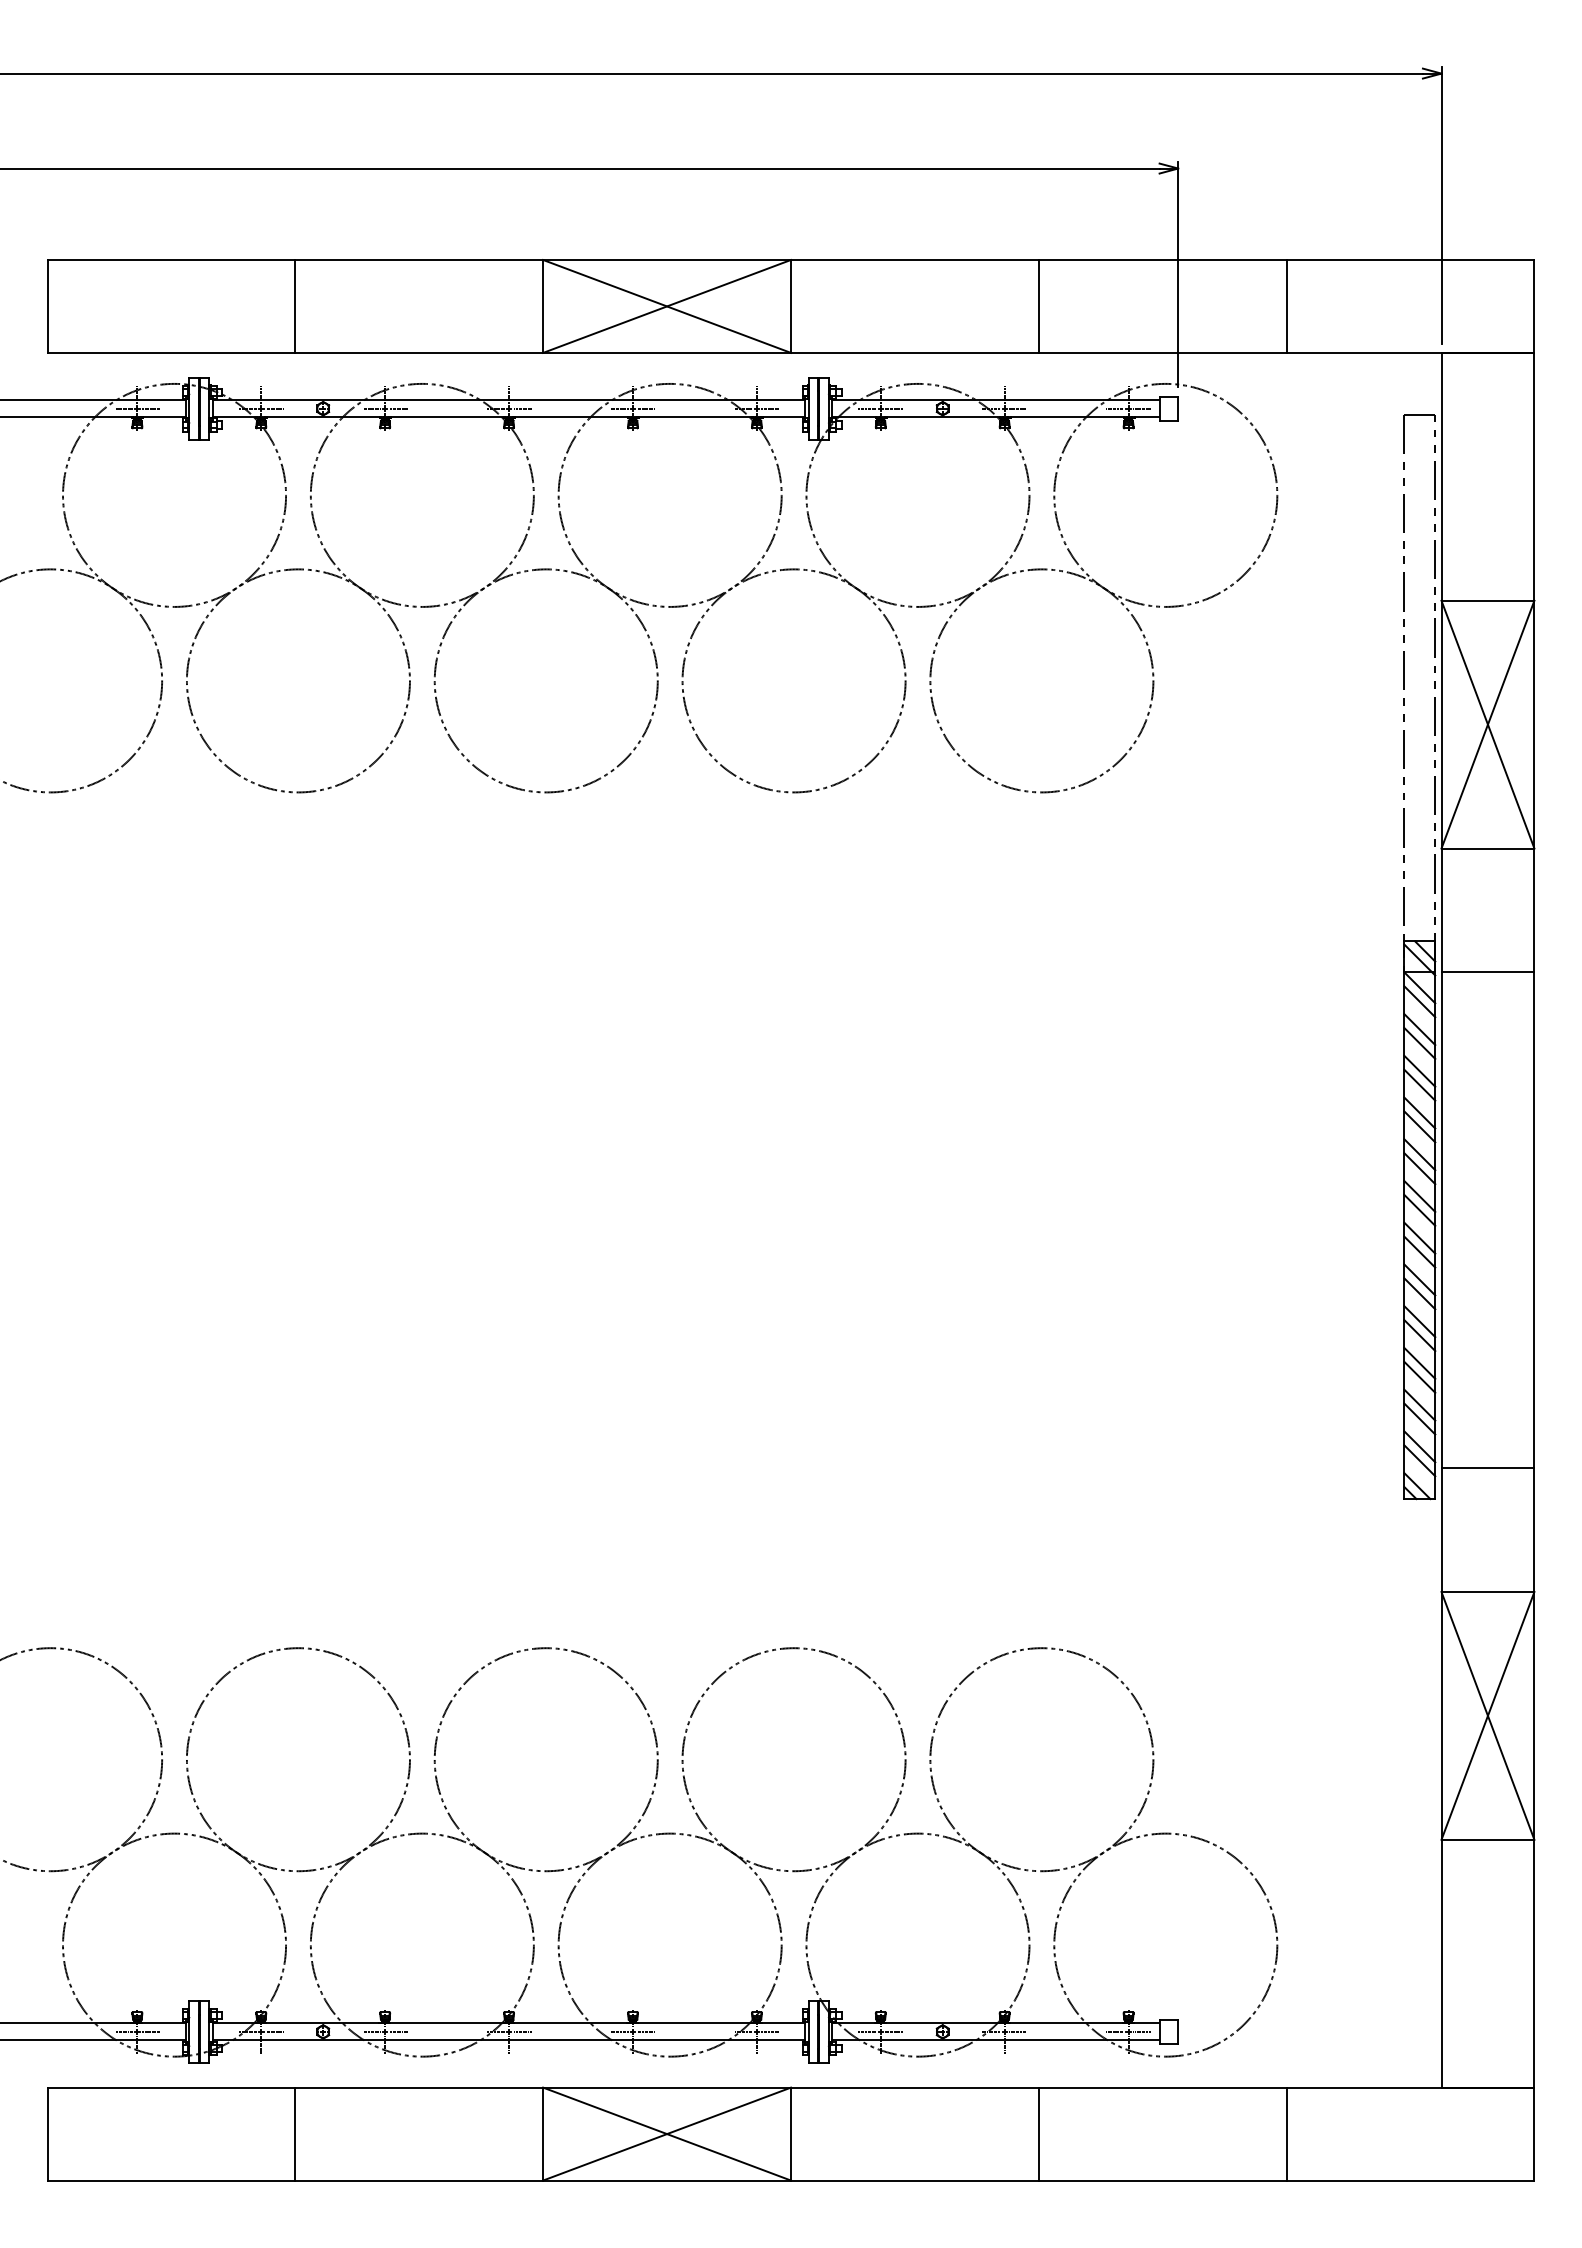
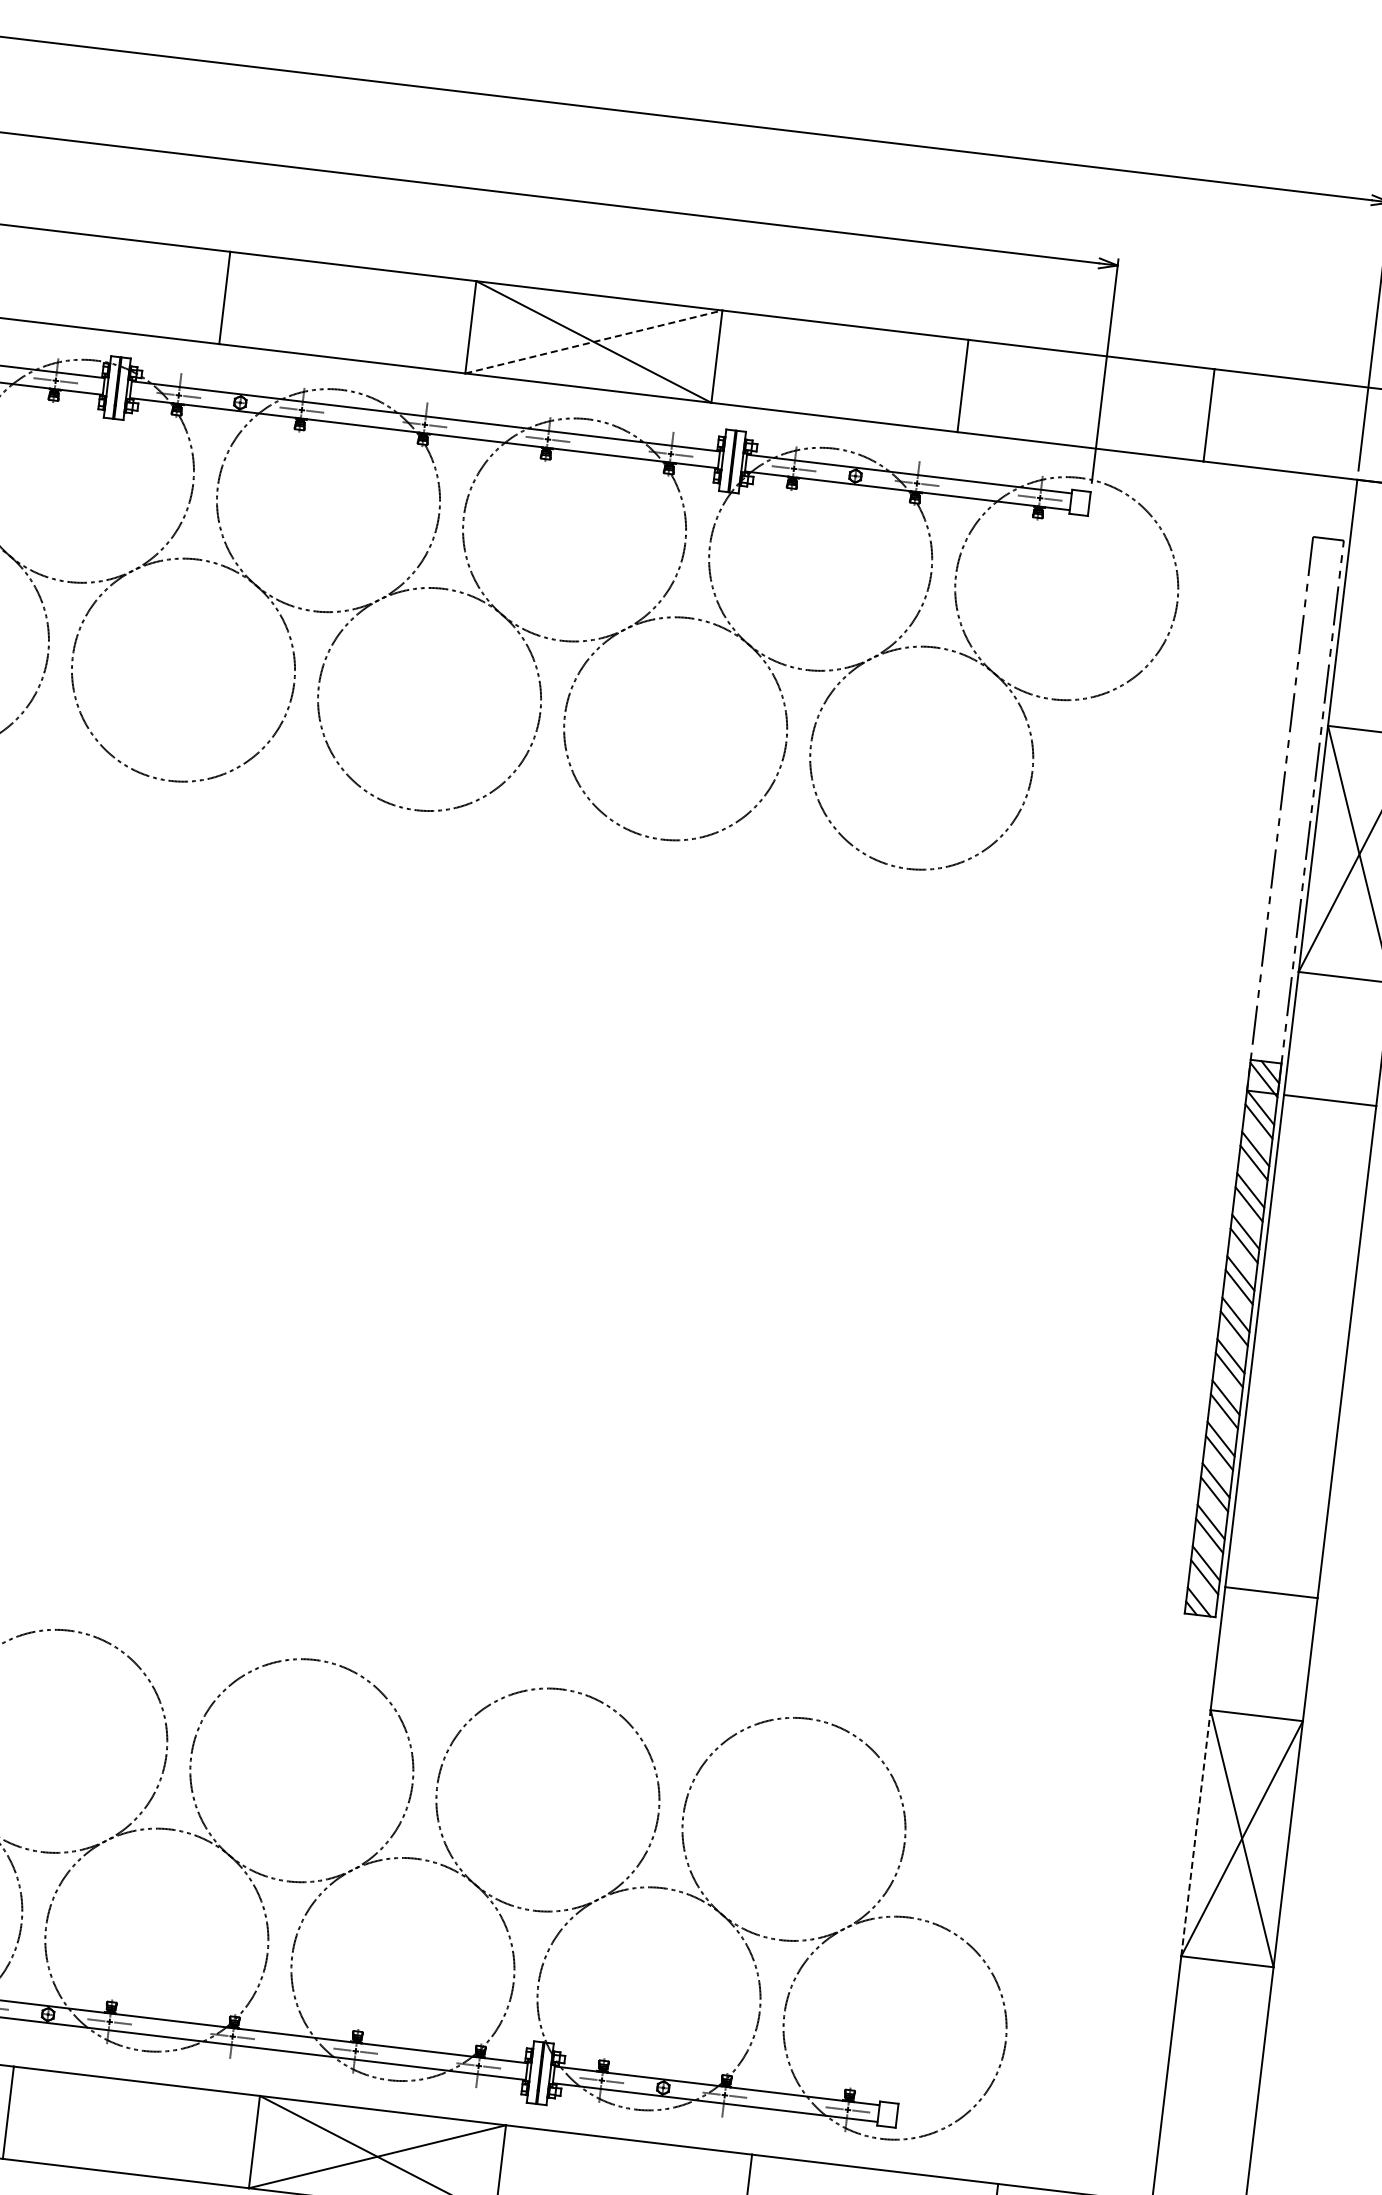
line: (667, 306) -> (594, 342), solid -> dashed
line: (1441, 1715) -> (1196, 1832), solid -> dashed

